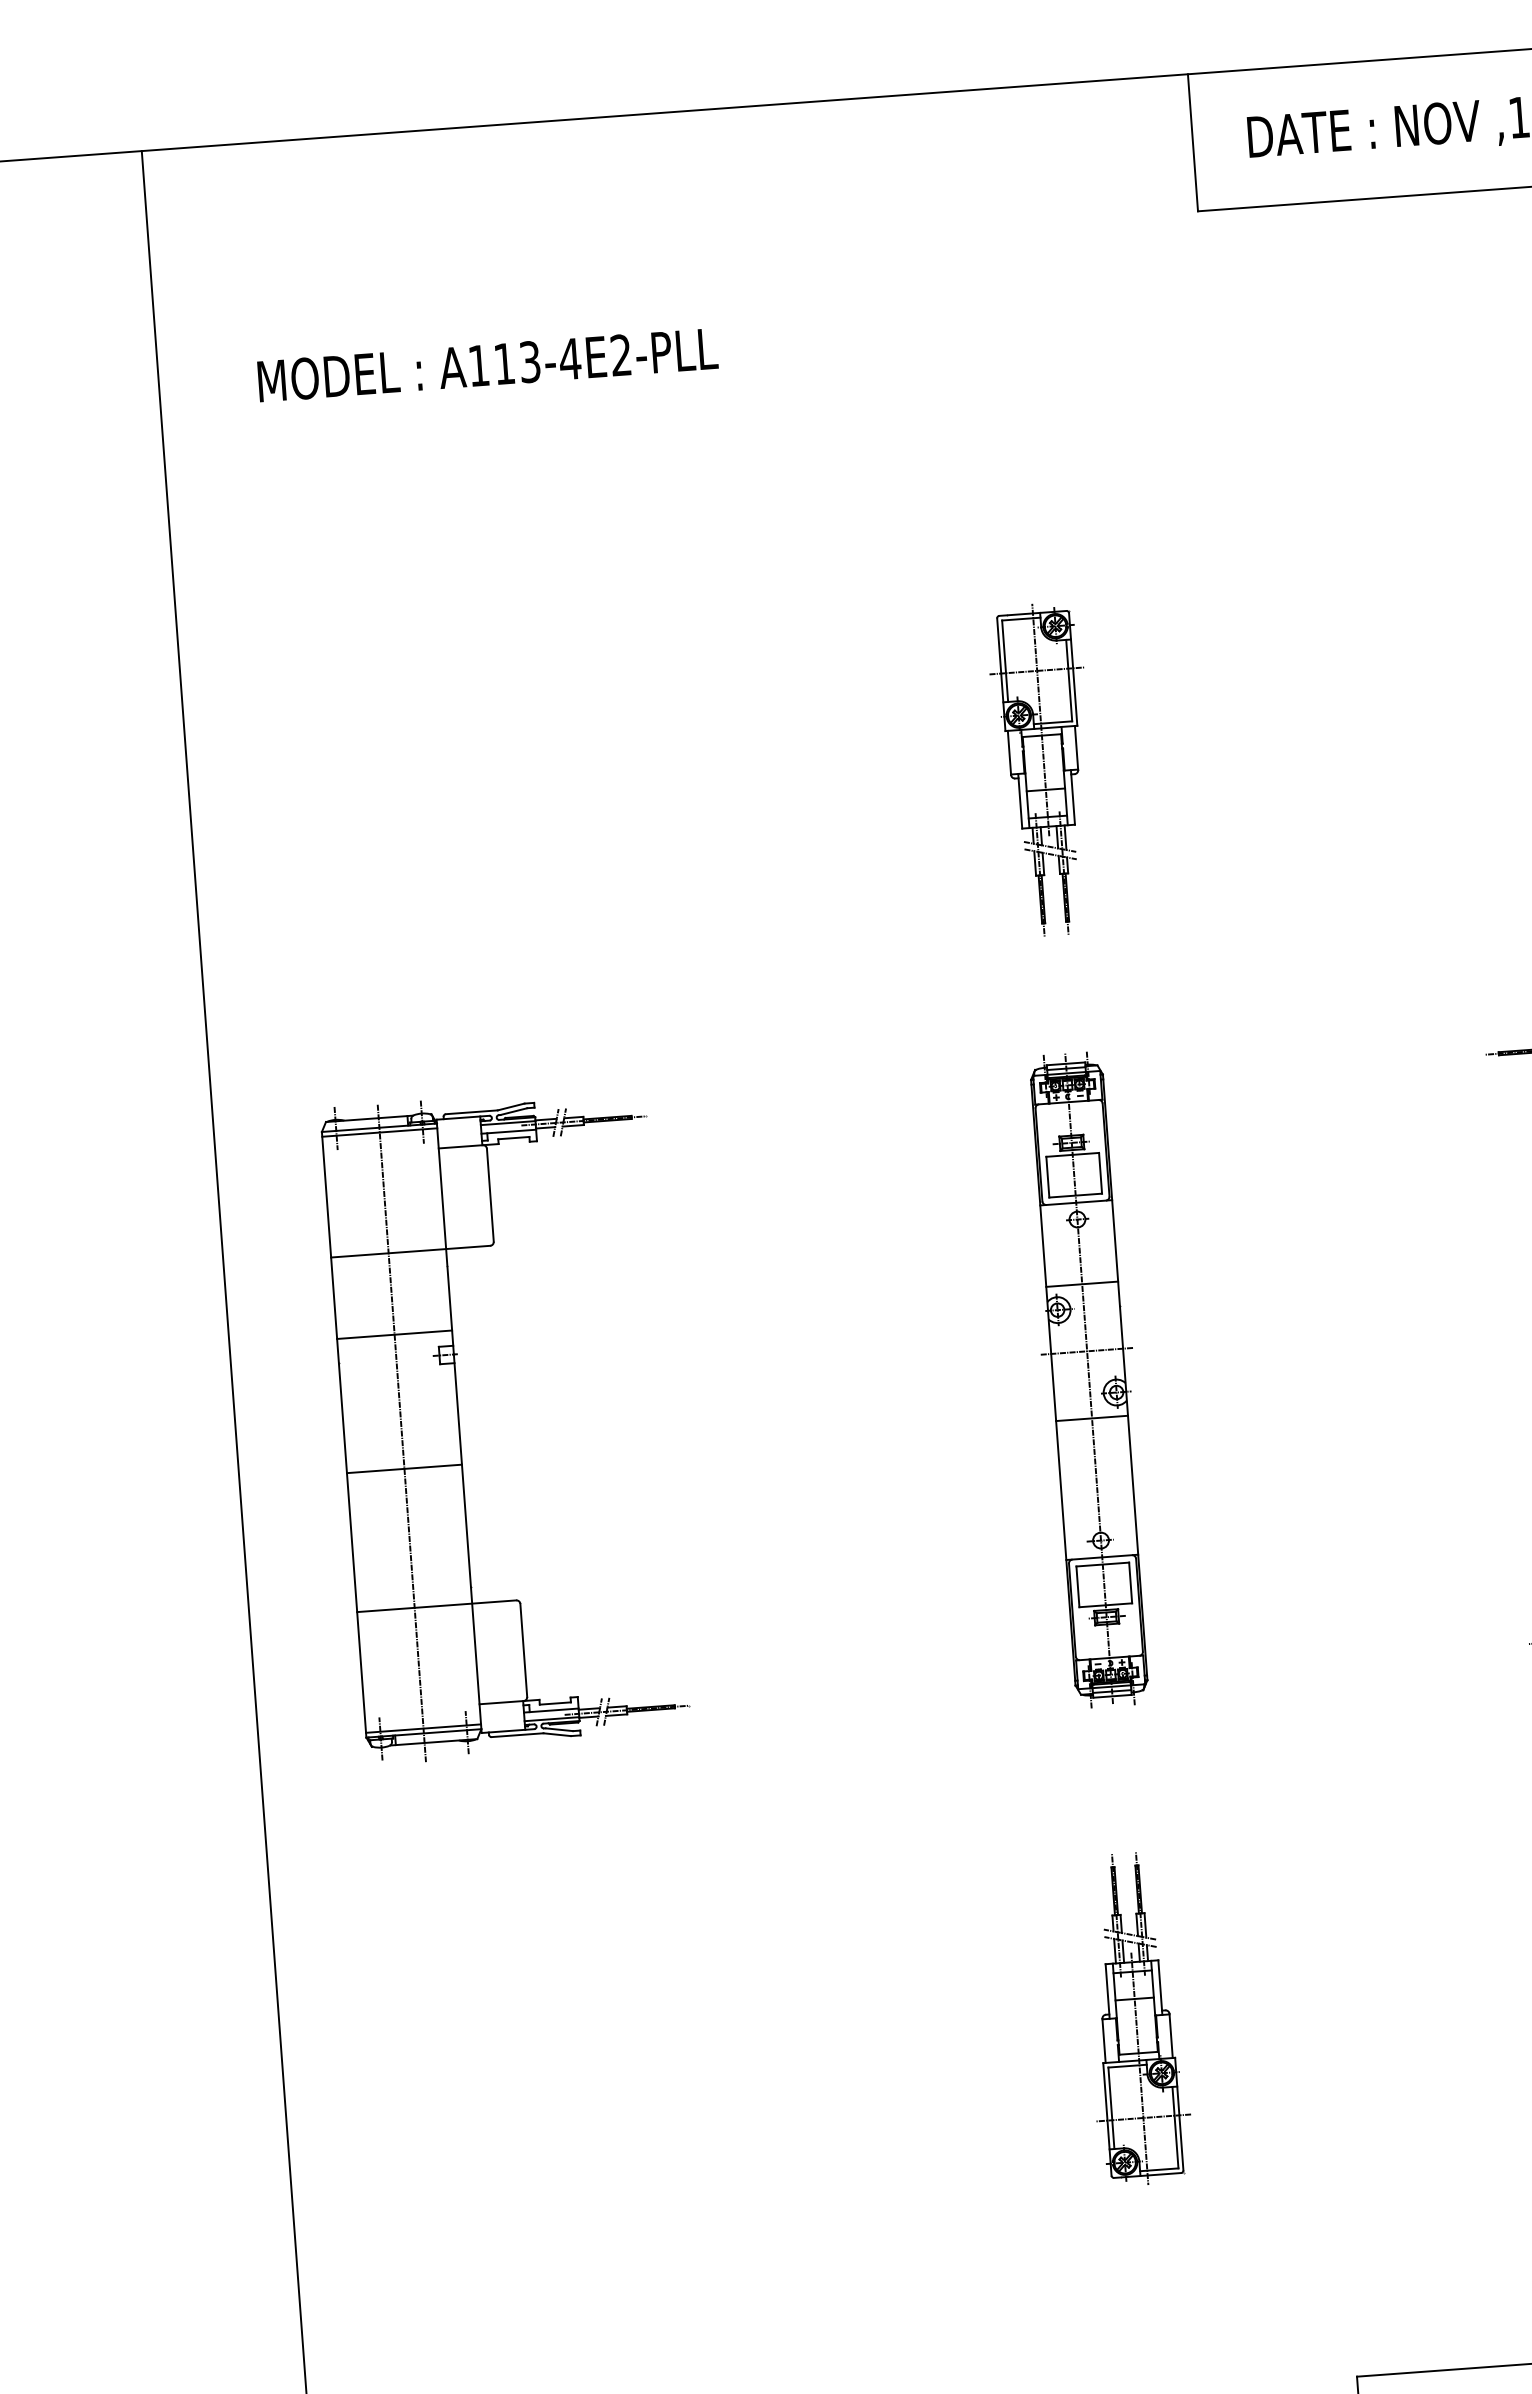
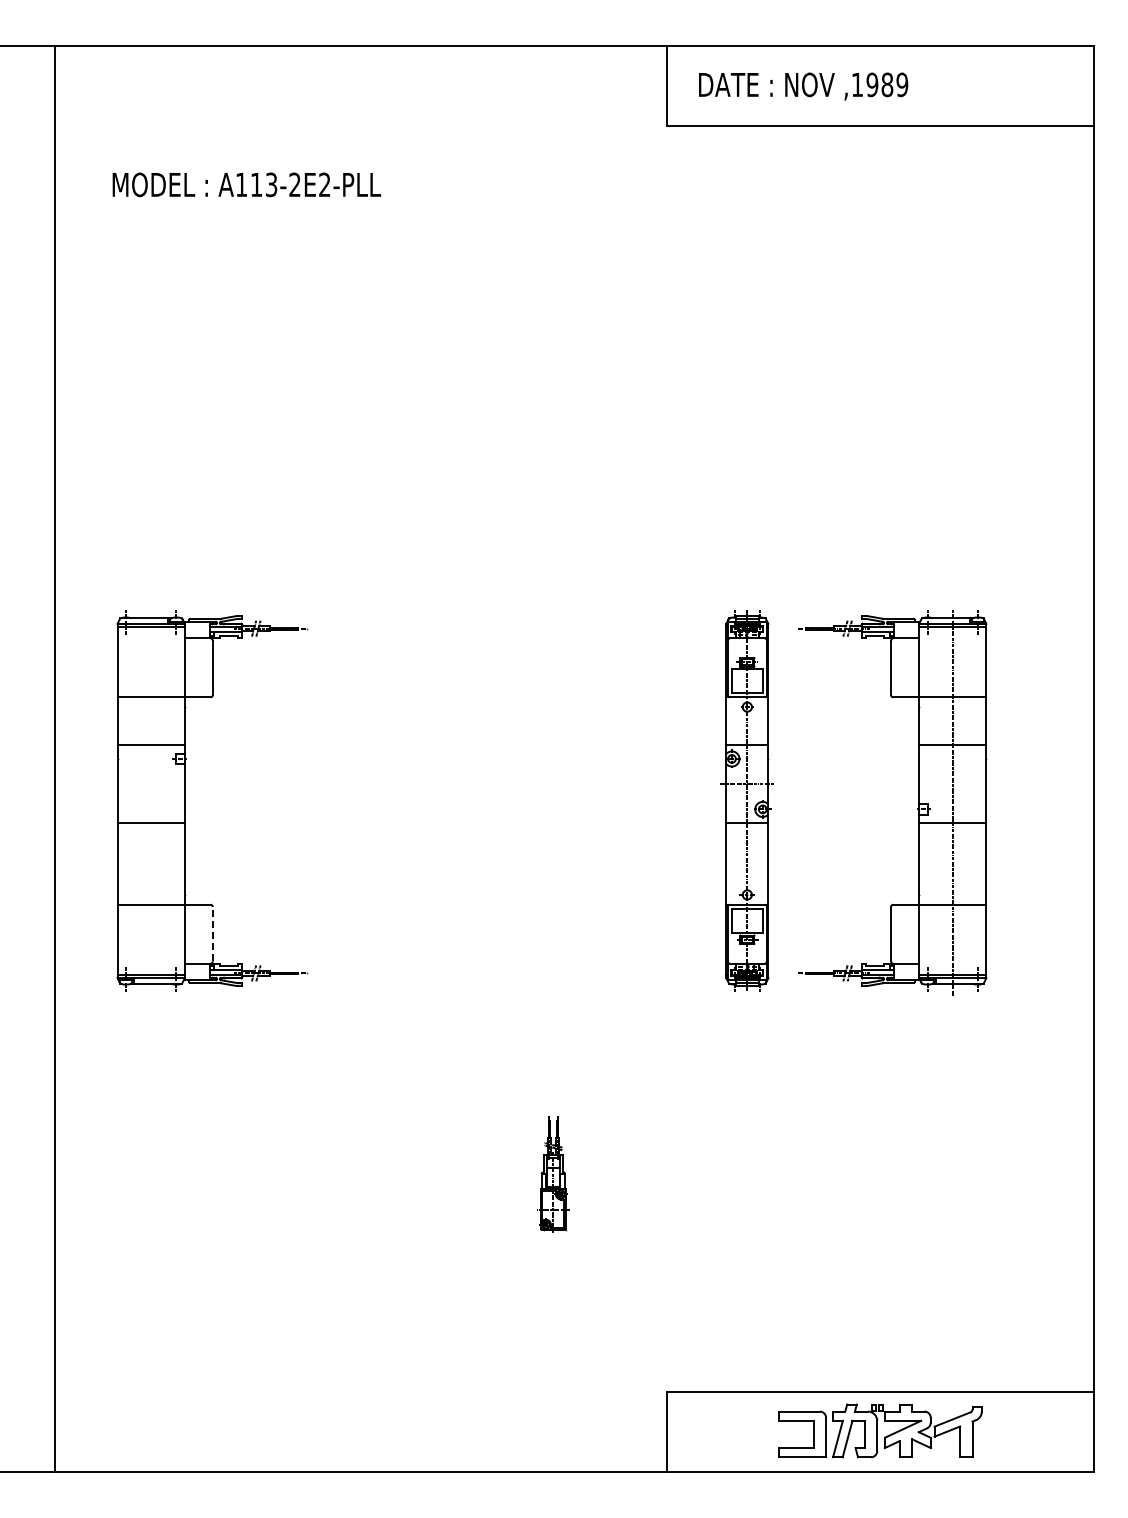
text: (569, 358) -> (294, 184), A113-4E2-PLL -> A113-2E2-PLL
part: (1042, 768) -> (552, 443), removed
part: (1087, 1379) -> (746, 800), moved
line: (402, 1433) -> (151, 802), removed
line: (523, 1649) -> (212, 933), solid -> dashed
part: (1136, 2018) -> (553, 1174), size x0.6

